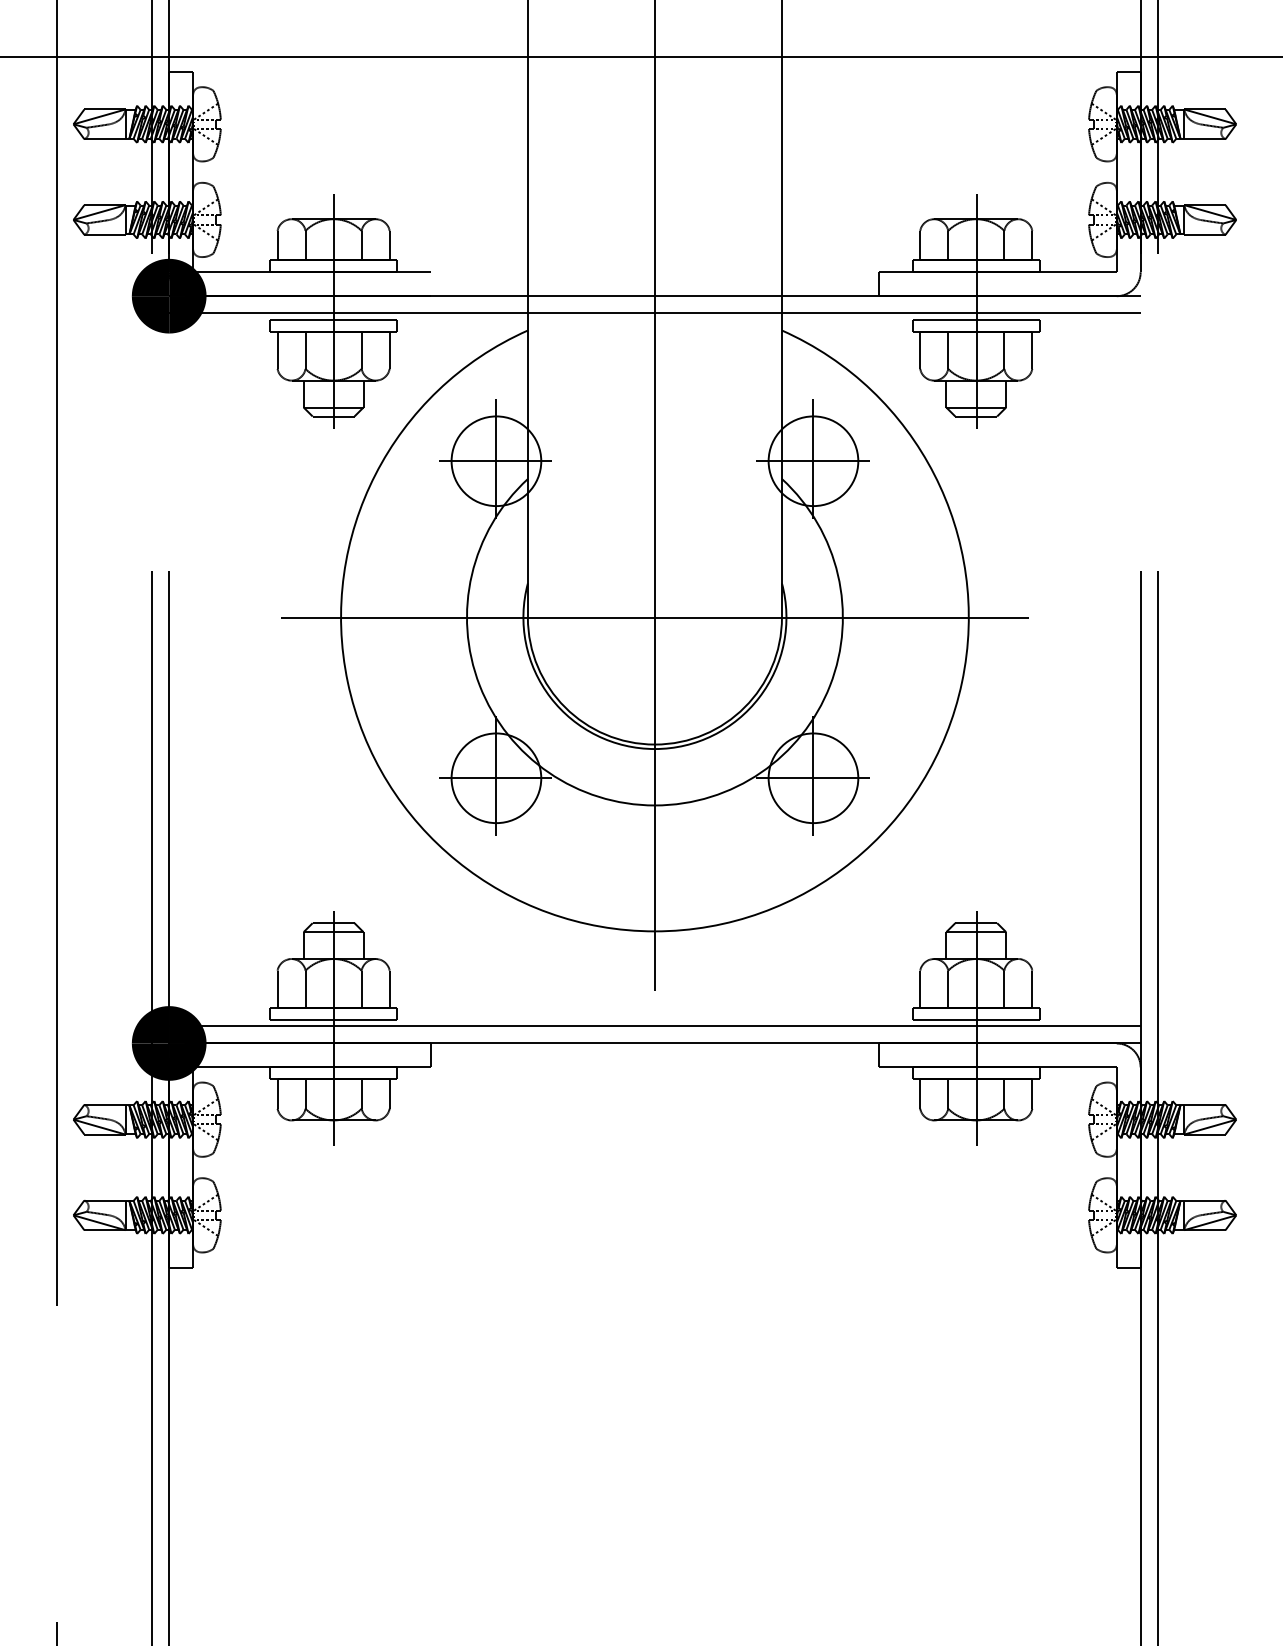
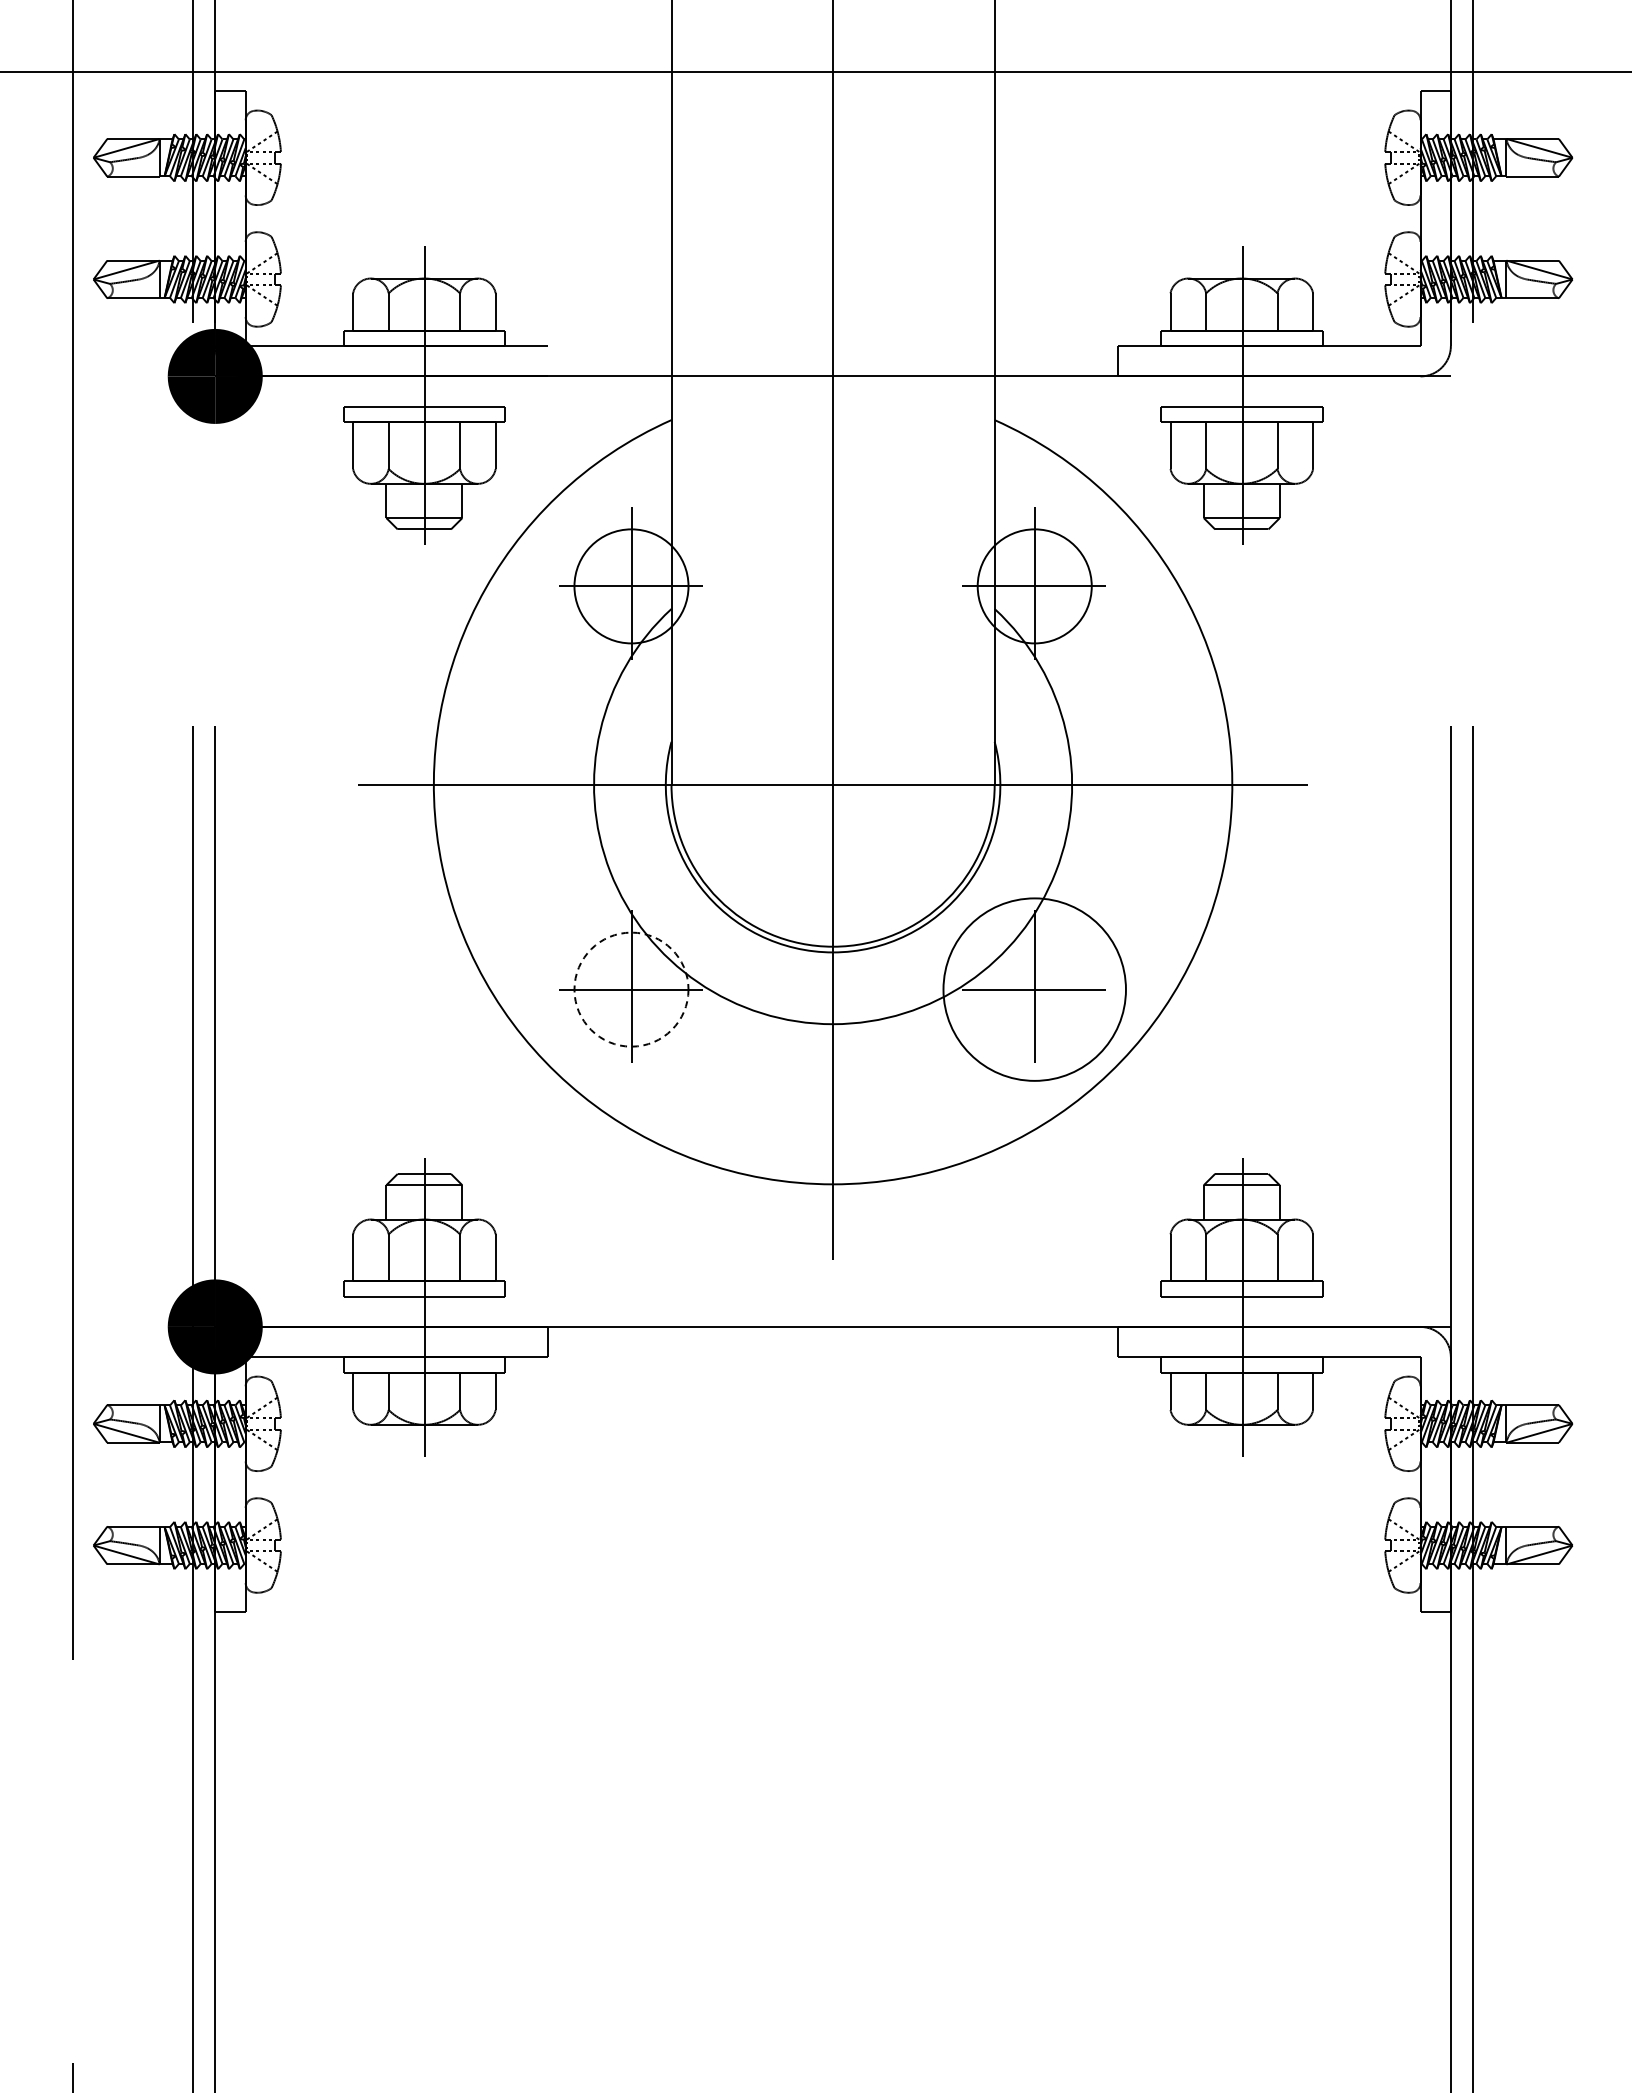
line: (654, 313) -> (832, 398), removed
circle: (496, 778) -> (631, 989), solid -> dashed
circle: (813, 778) -> (1034, 989), size x1.6
line: (654, 1026) -> (832, 1305), removed

